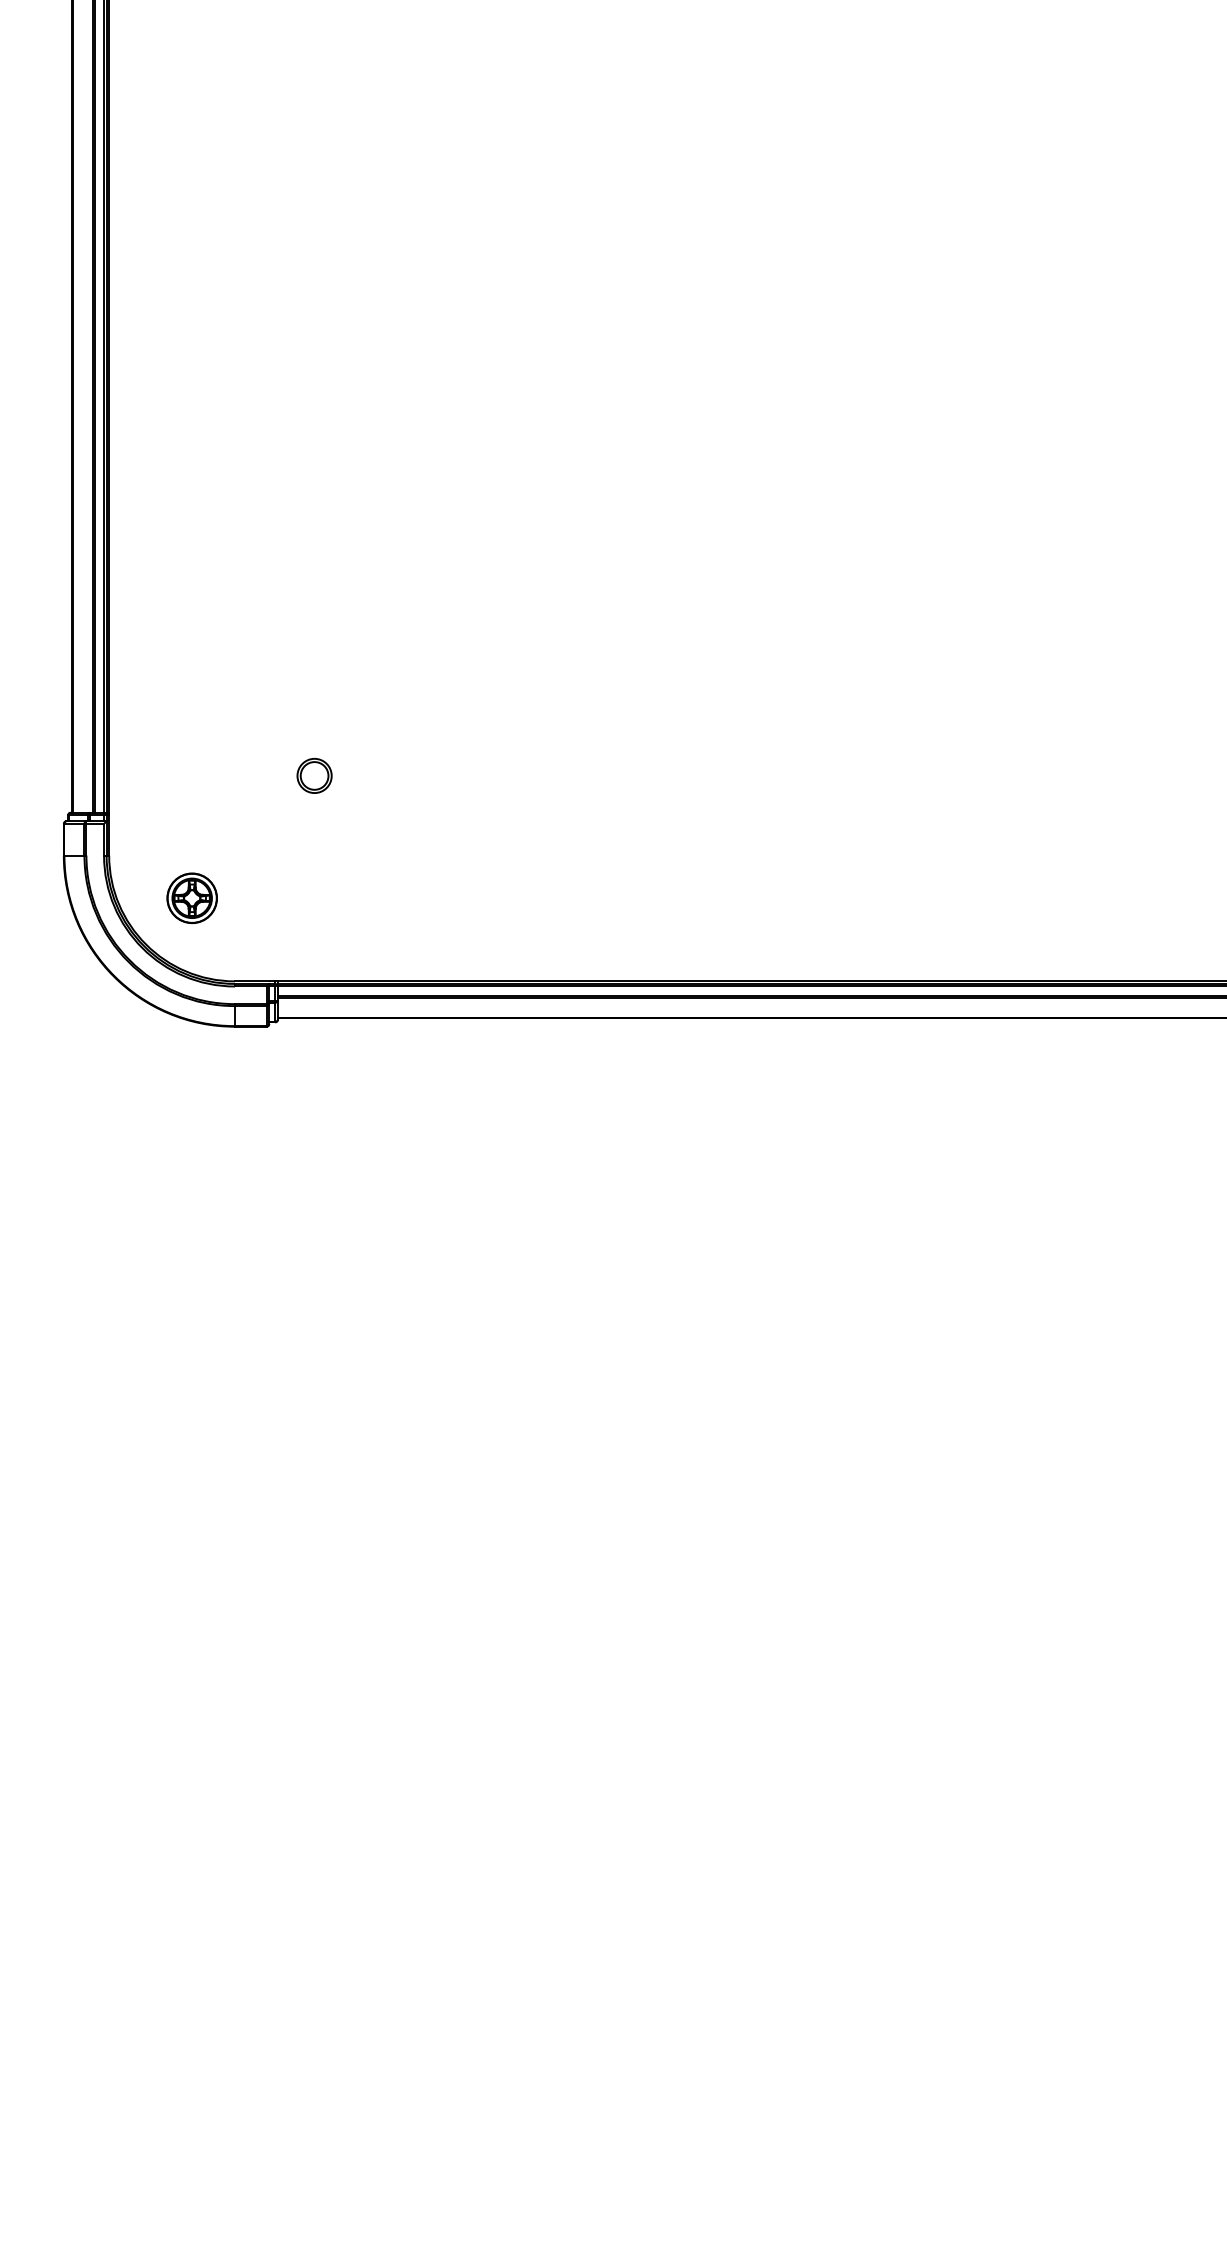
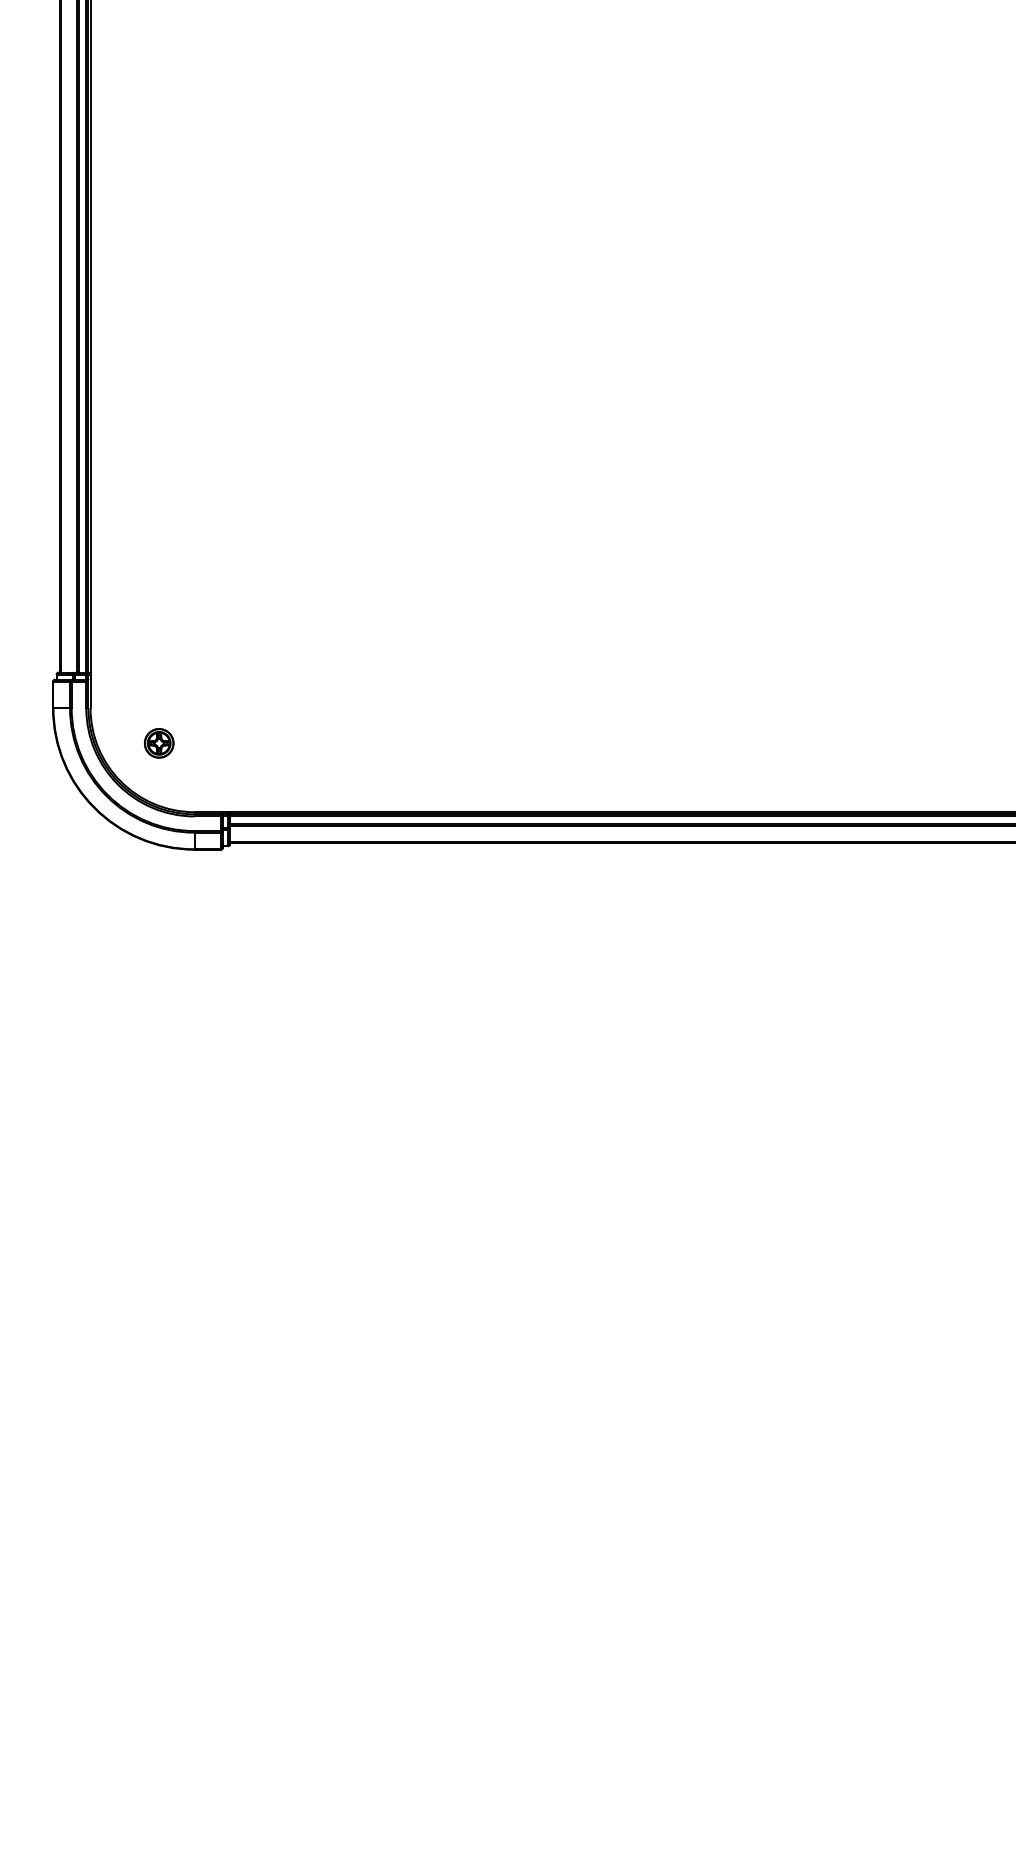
part: (314, 775) -> (260, 641), removed
part: (191, 897) -> (158, 742), size x0.7

